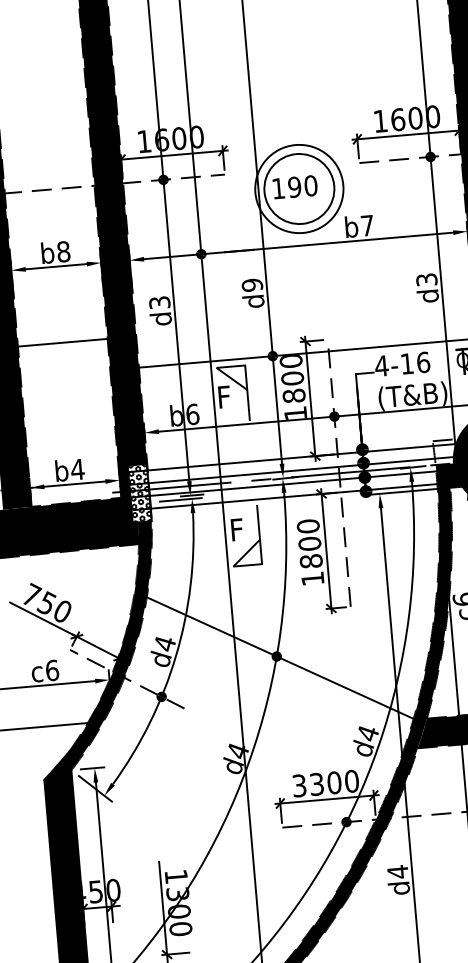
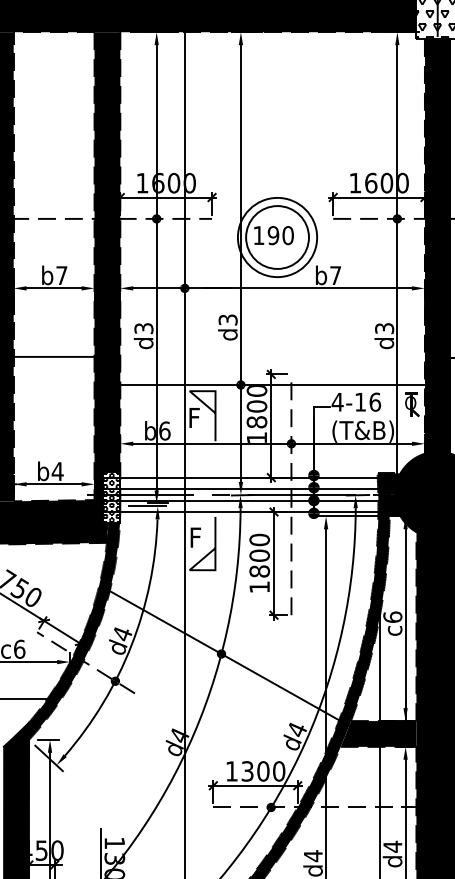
text: (63, 251) -> (61, 275), b8 -> b7
text: (251, 284) -> (227, 319), d9 -> d3
fill: (445, 451) -> (388, 483), added
text: (299, 785) -> (231, 771), 3300 -> 1300

